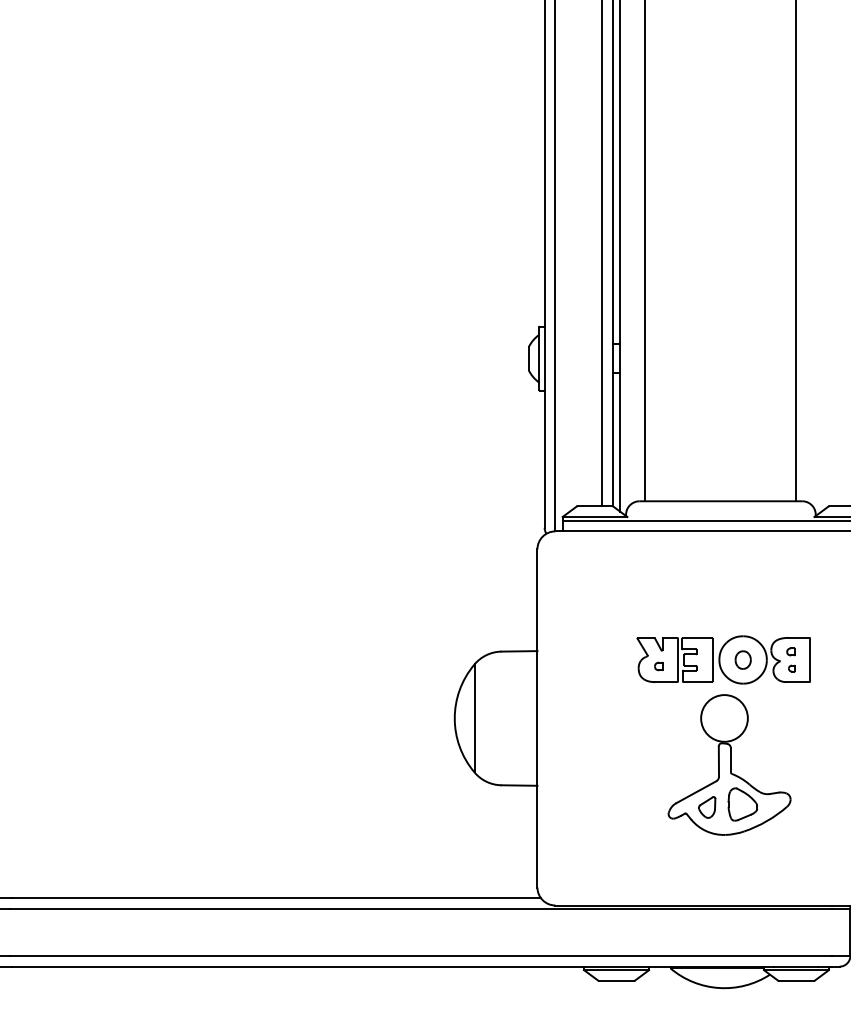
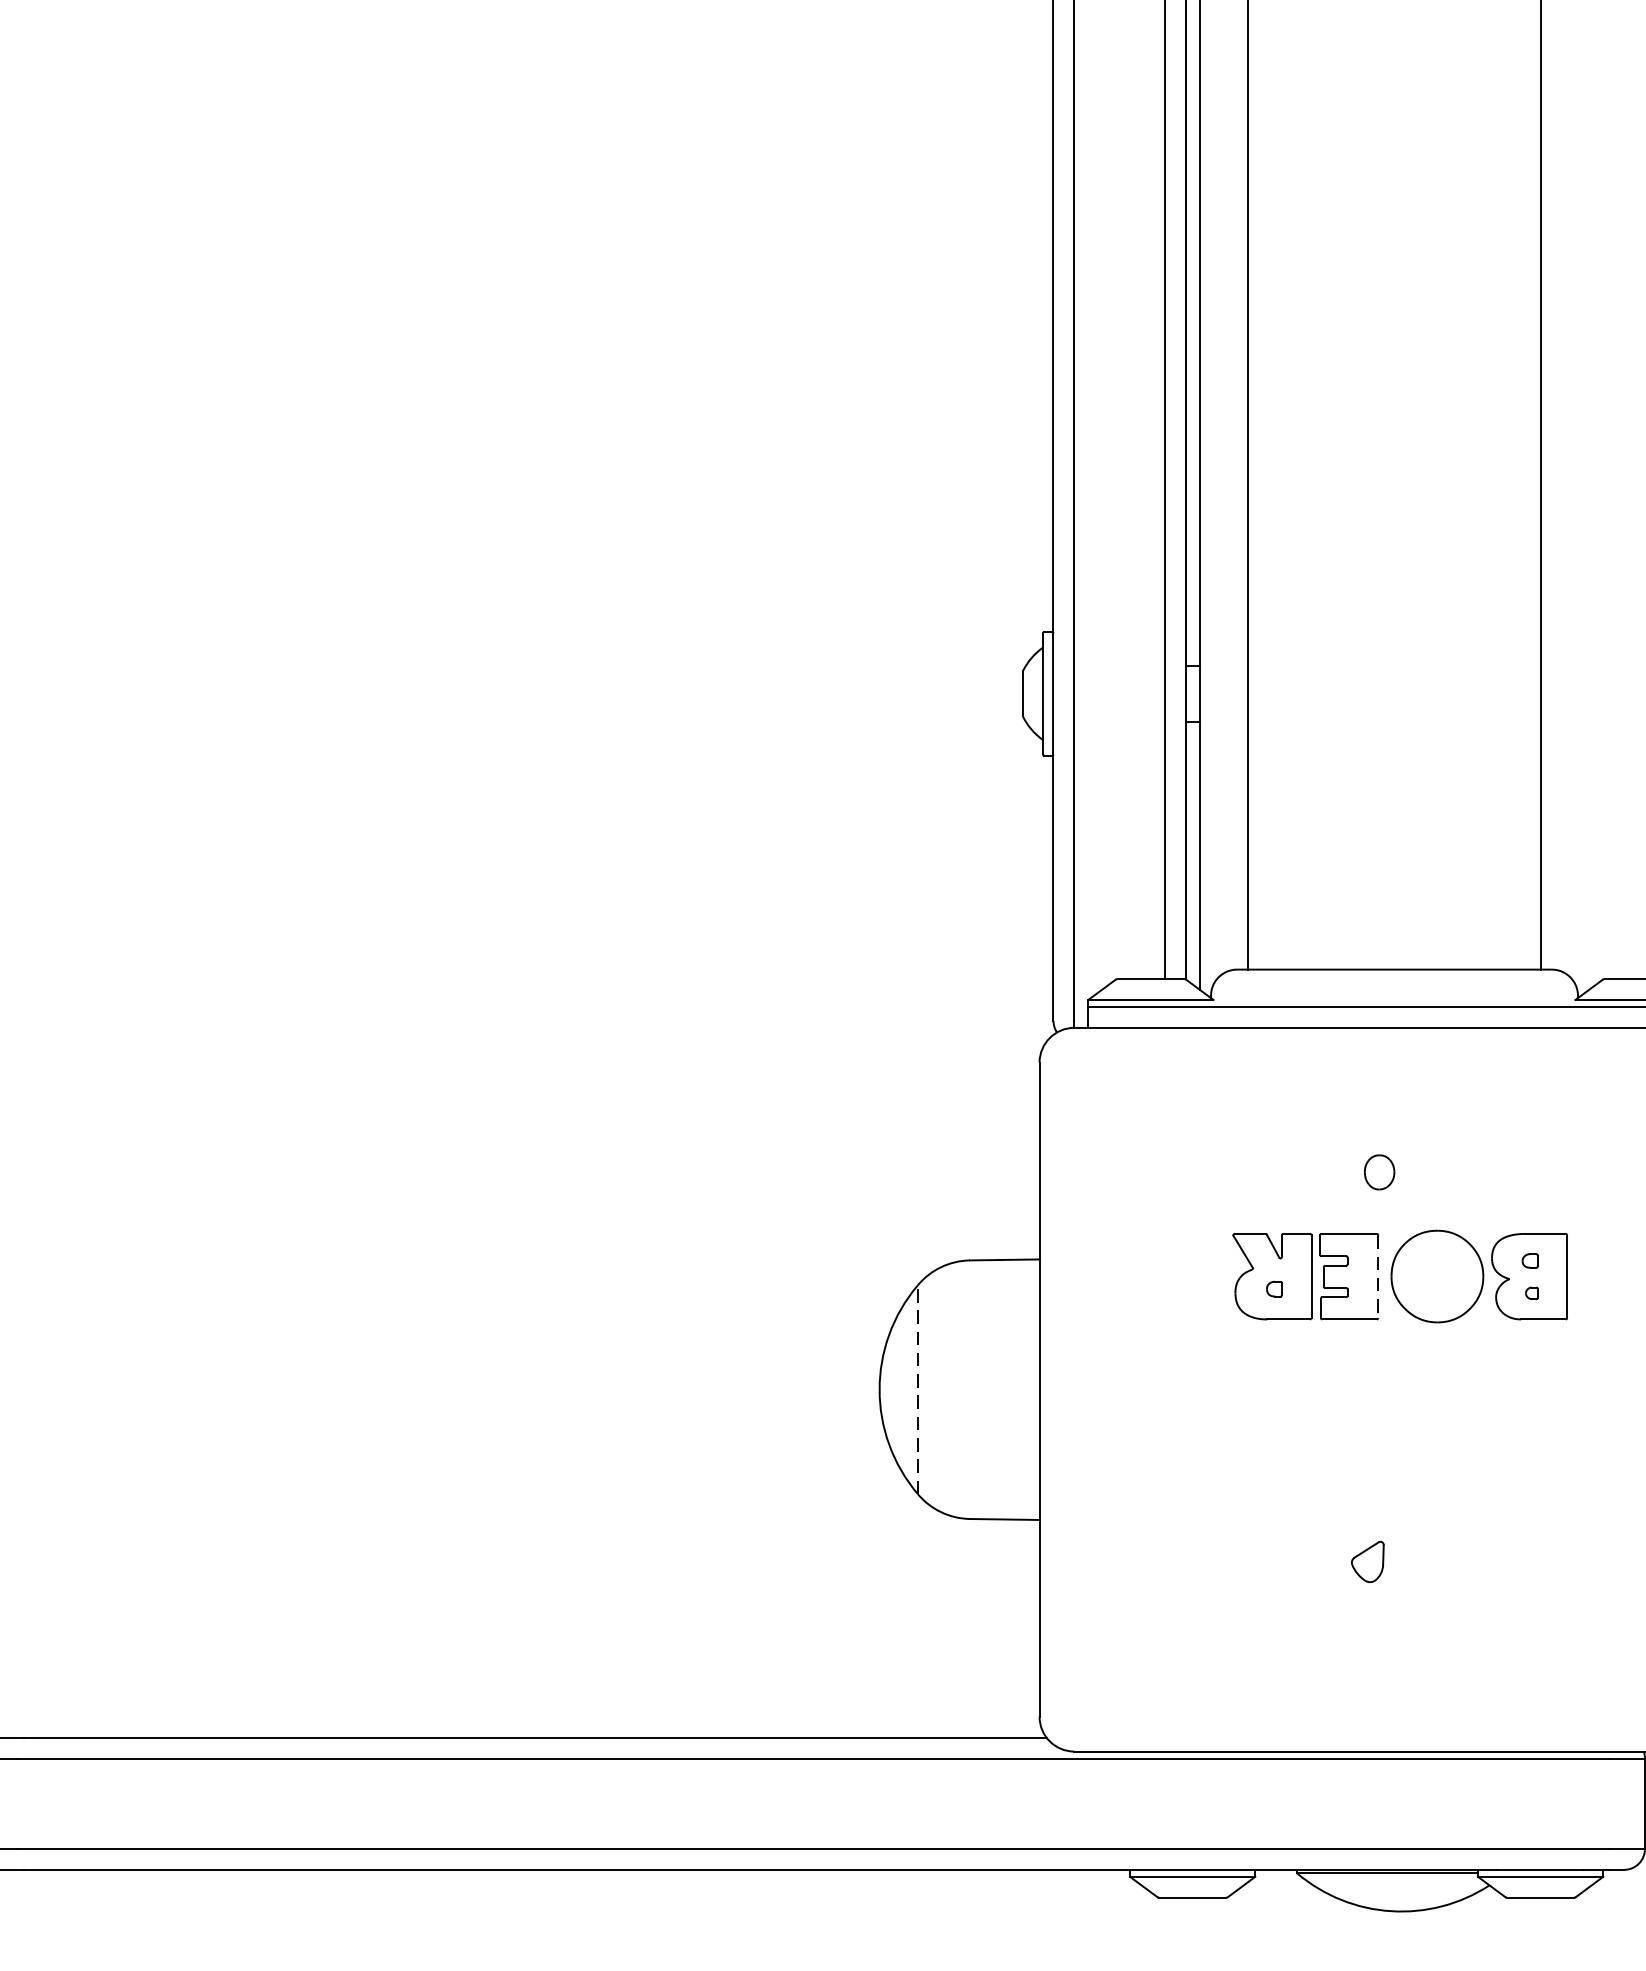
part: (742, 659) -> (1378, 1171), moved
line: (712, 660) -> (1378, 1277), solid -> dashed
line: (474, 718) -> (917, 1389), solid -> dashed
part: (729, 764) -> (1411, 1478), removed

